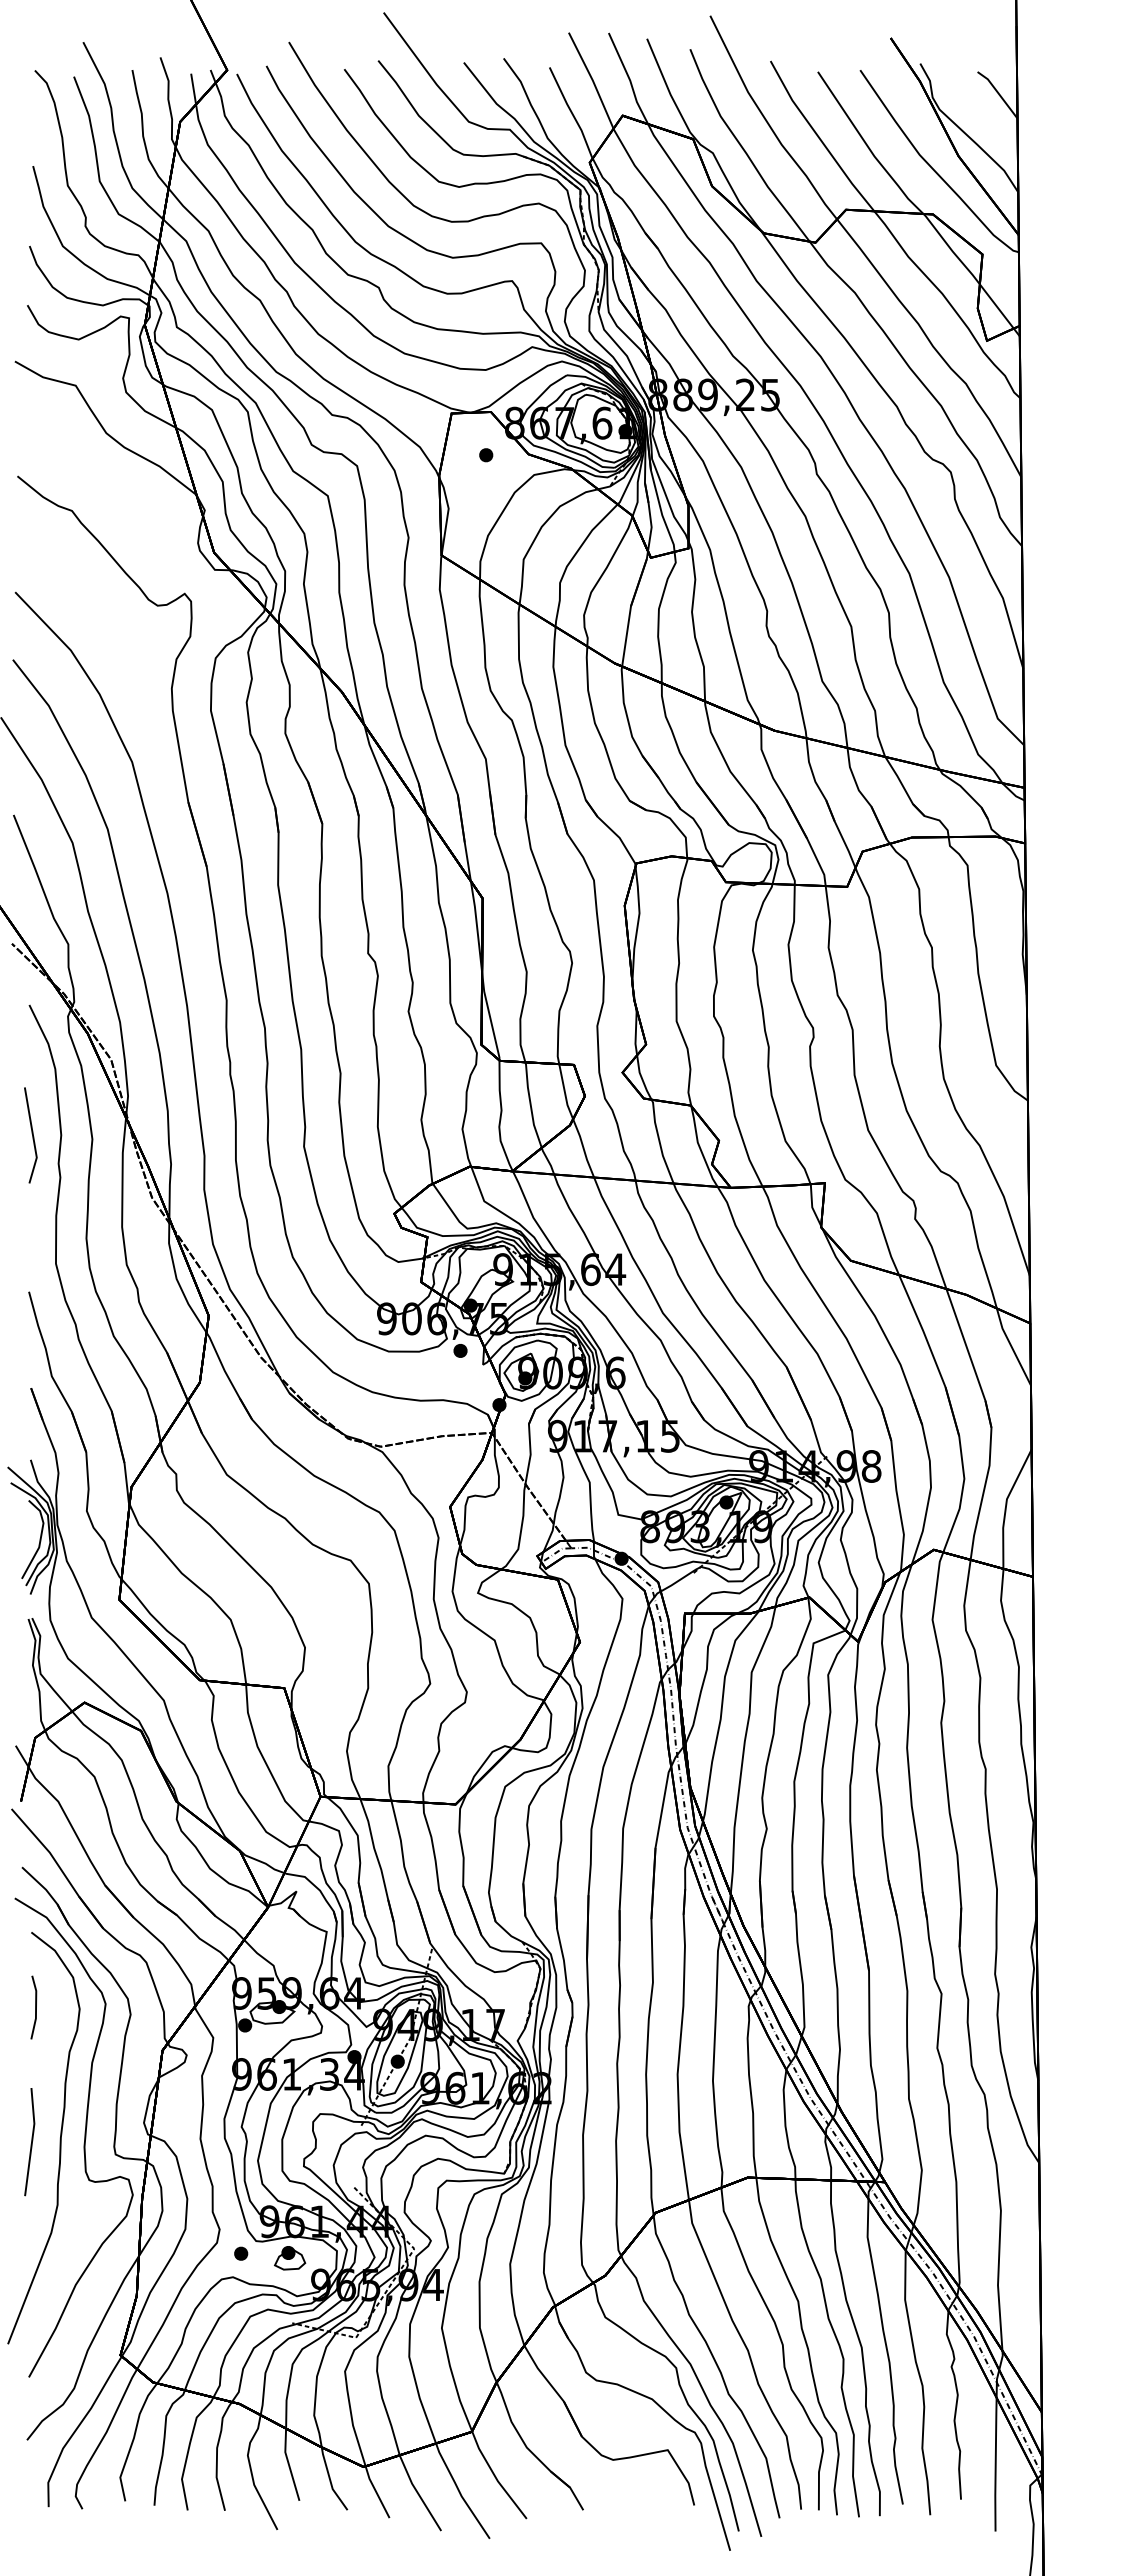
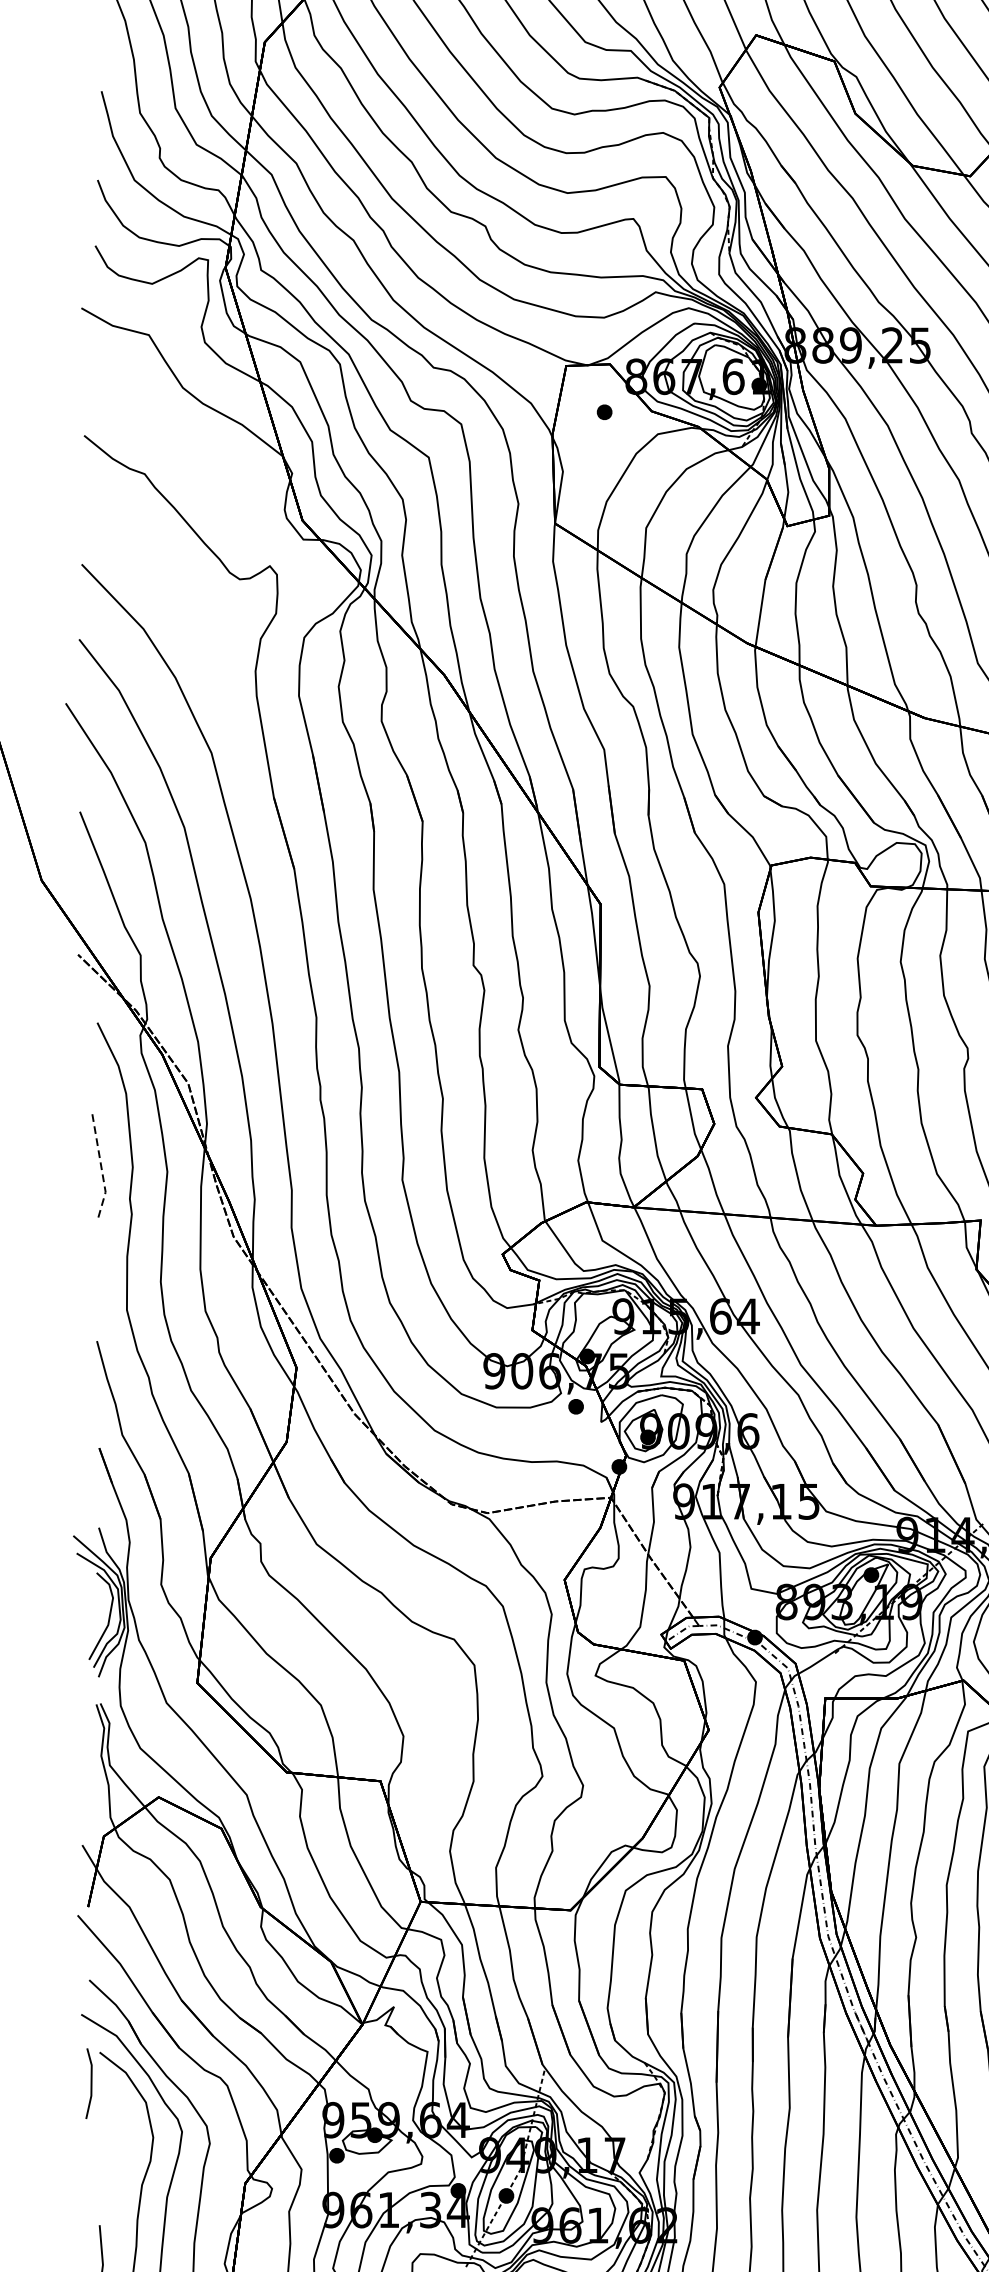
line: (33, 1136) -> (101, 1168), solid -> dashed
line: (35, 2007) -> (90, 2083), moved

